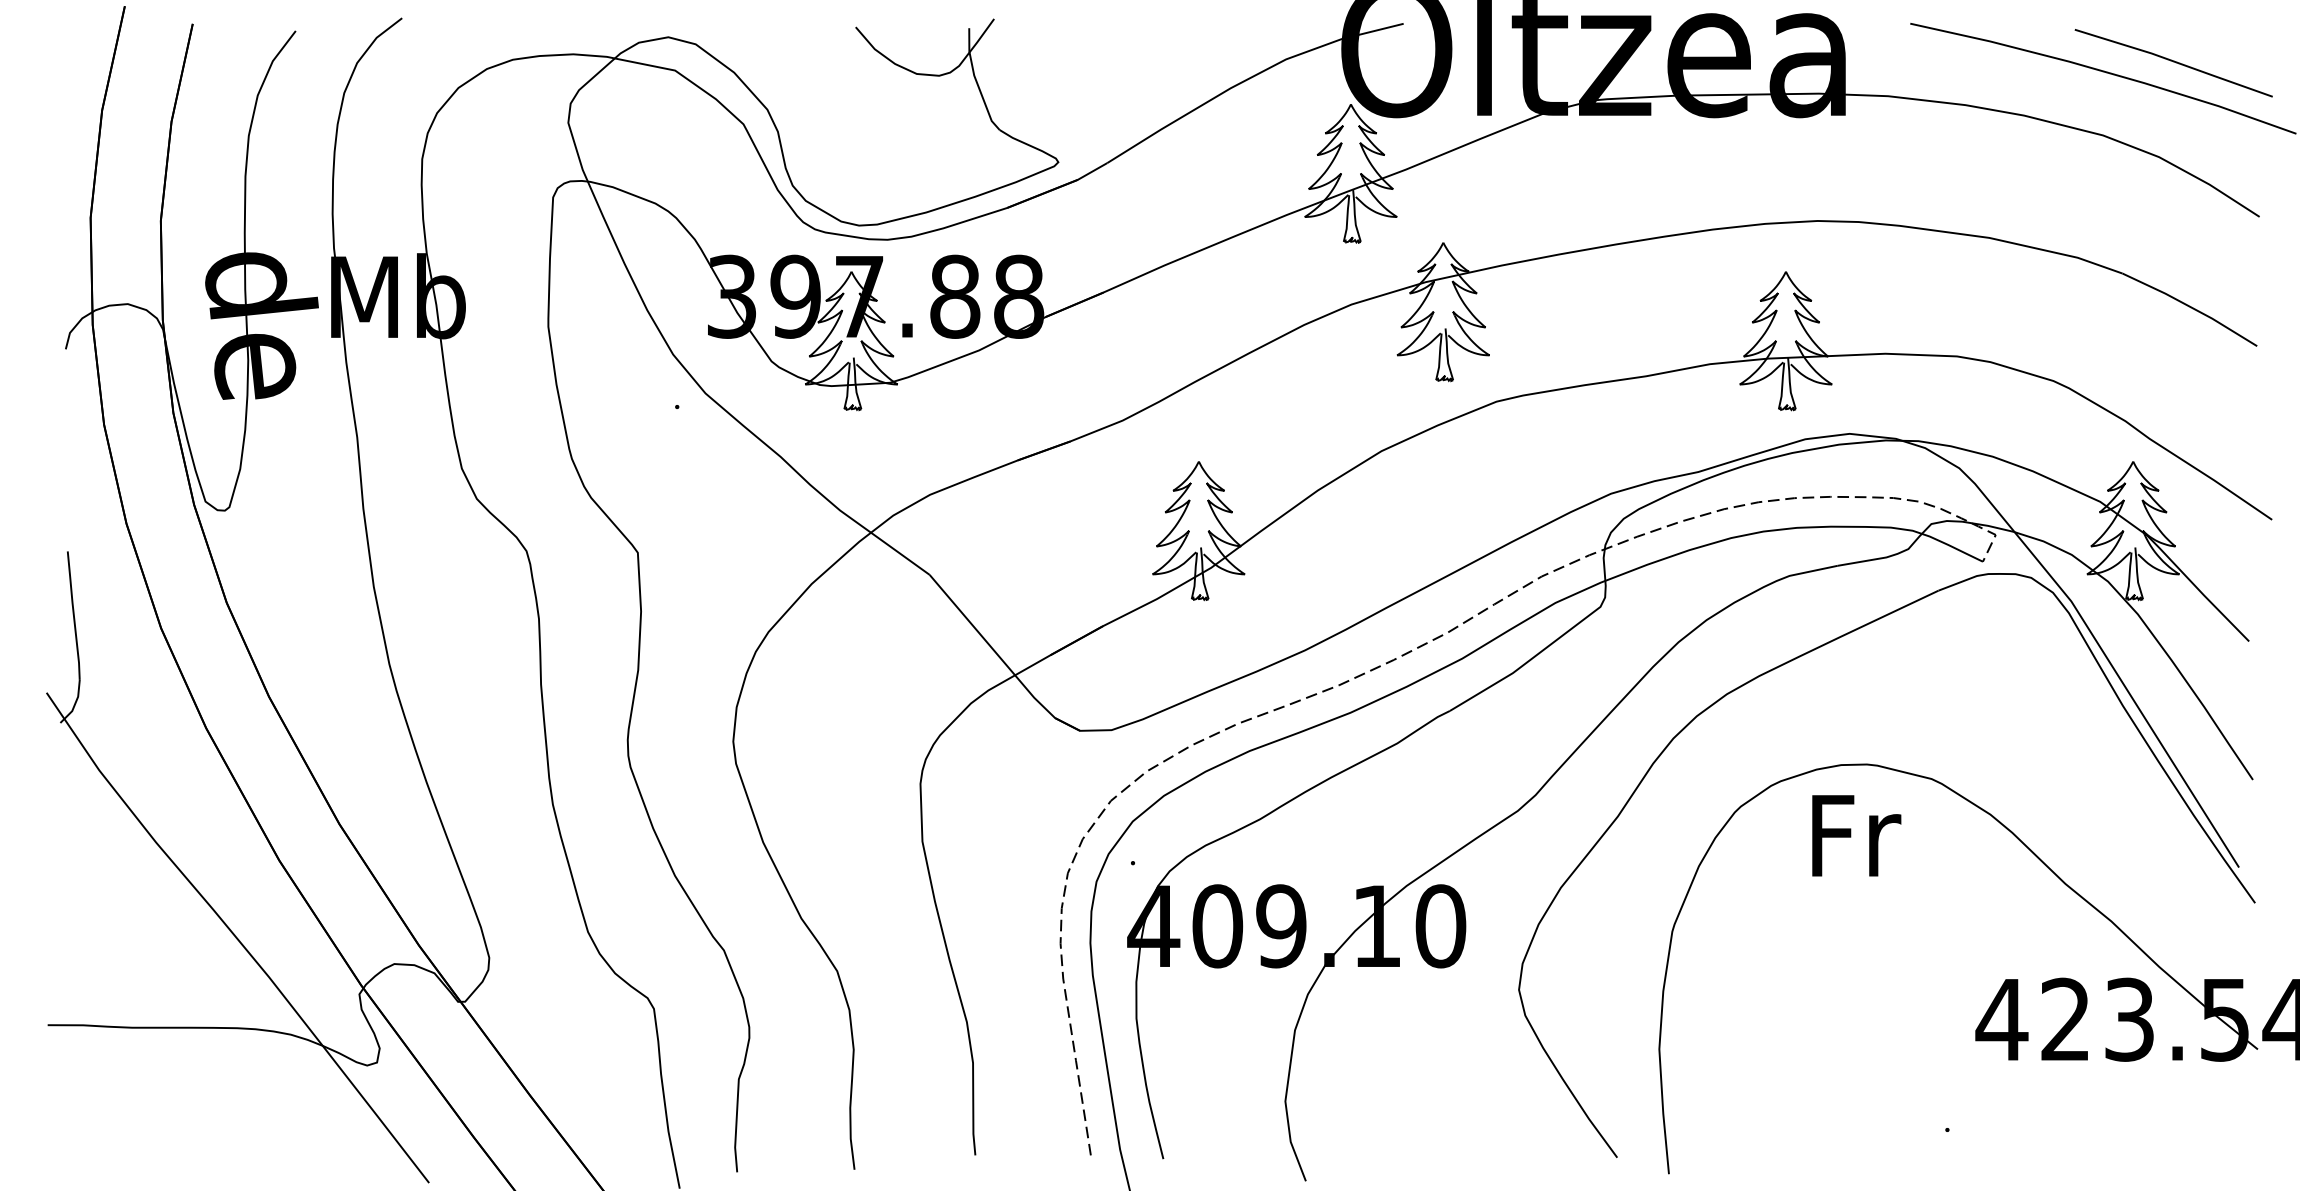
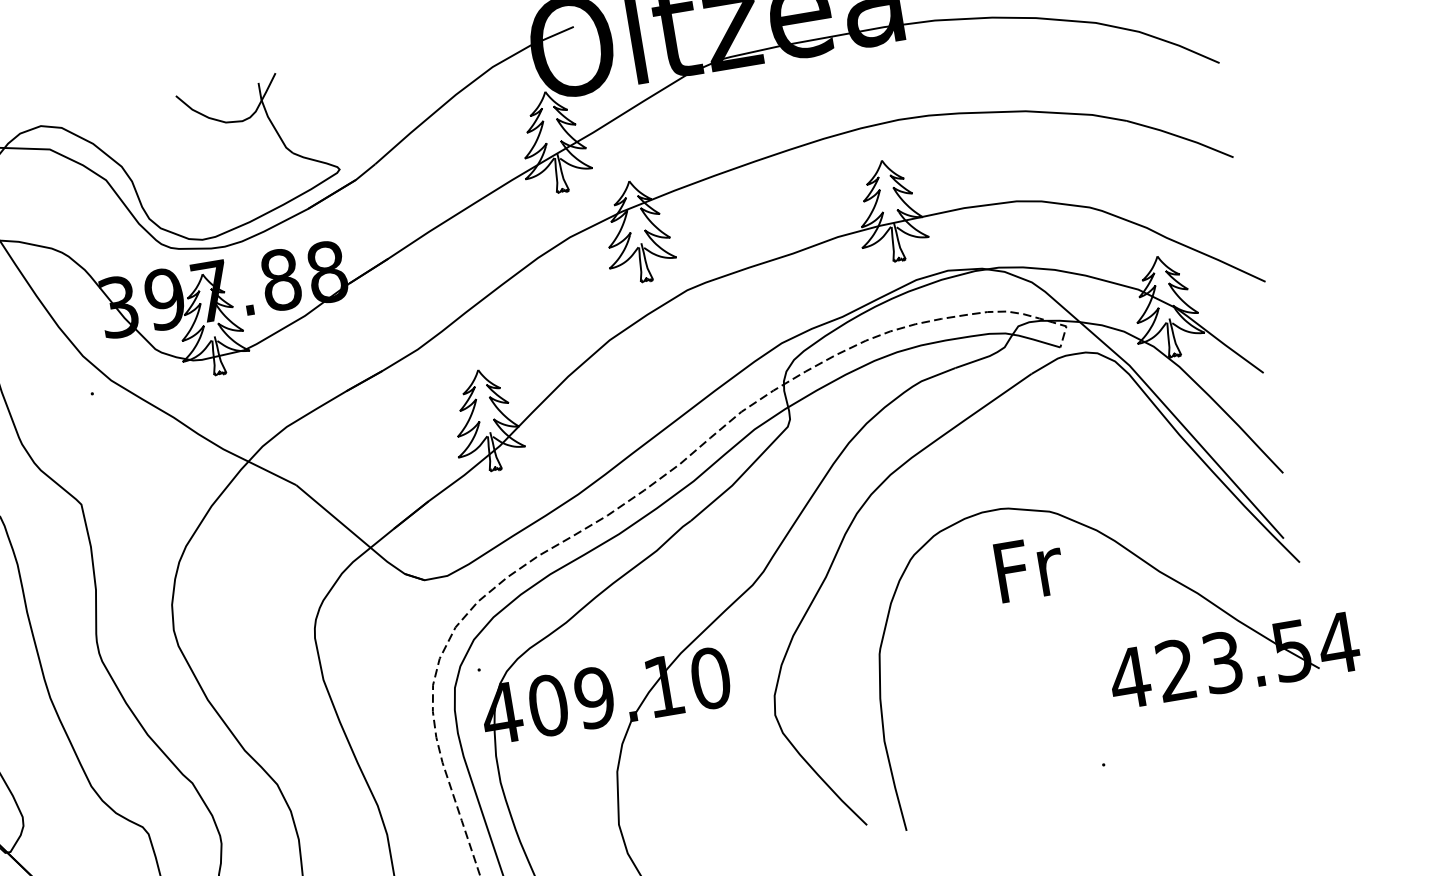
text: (1856, 835) -> (1029, 568), moved

